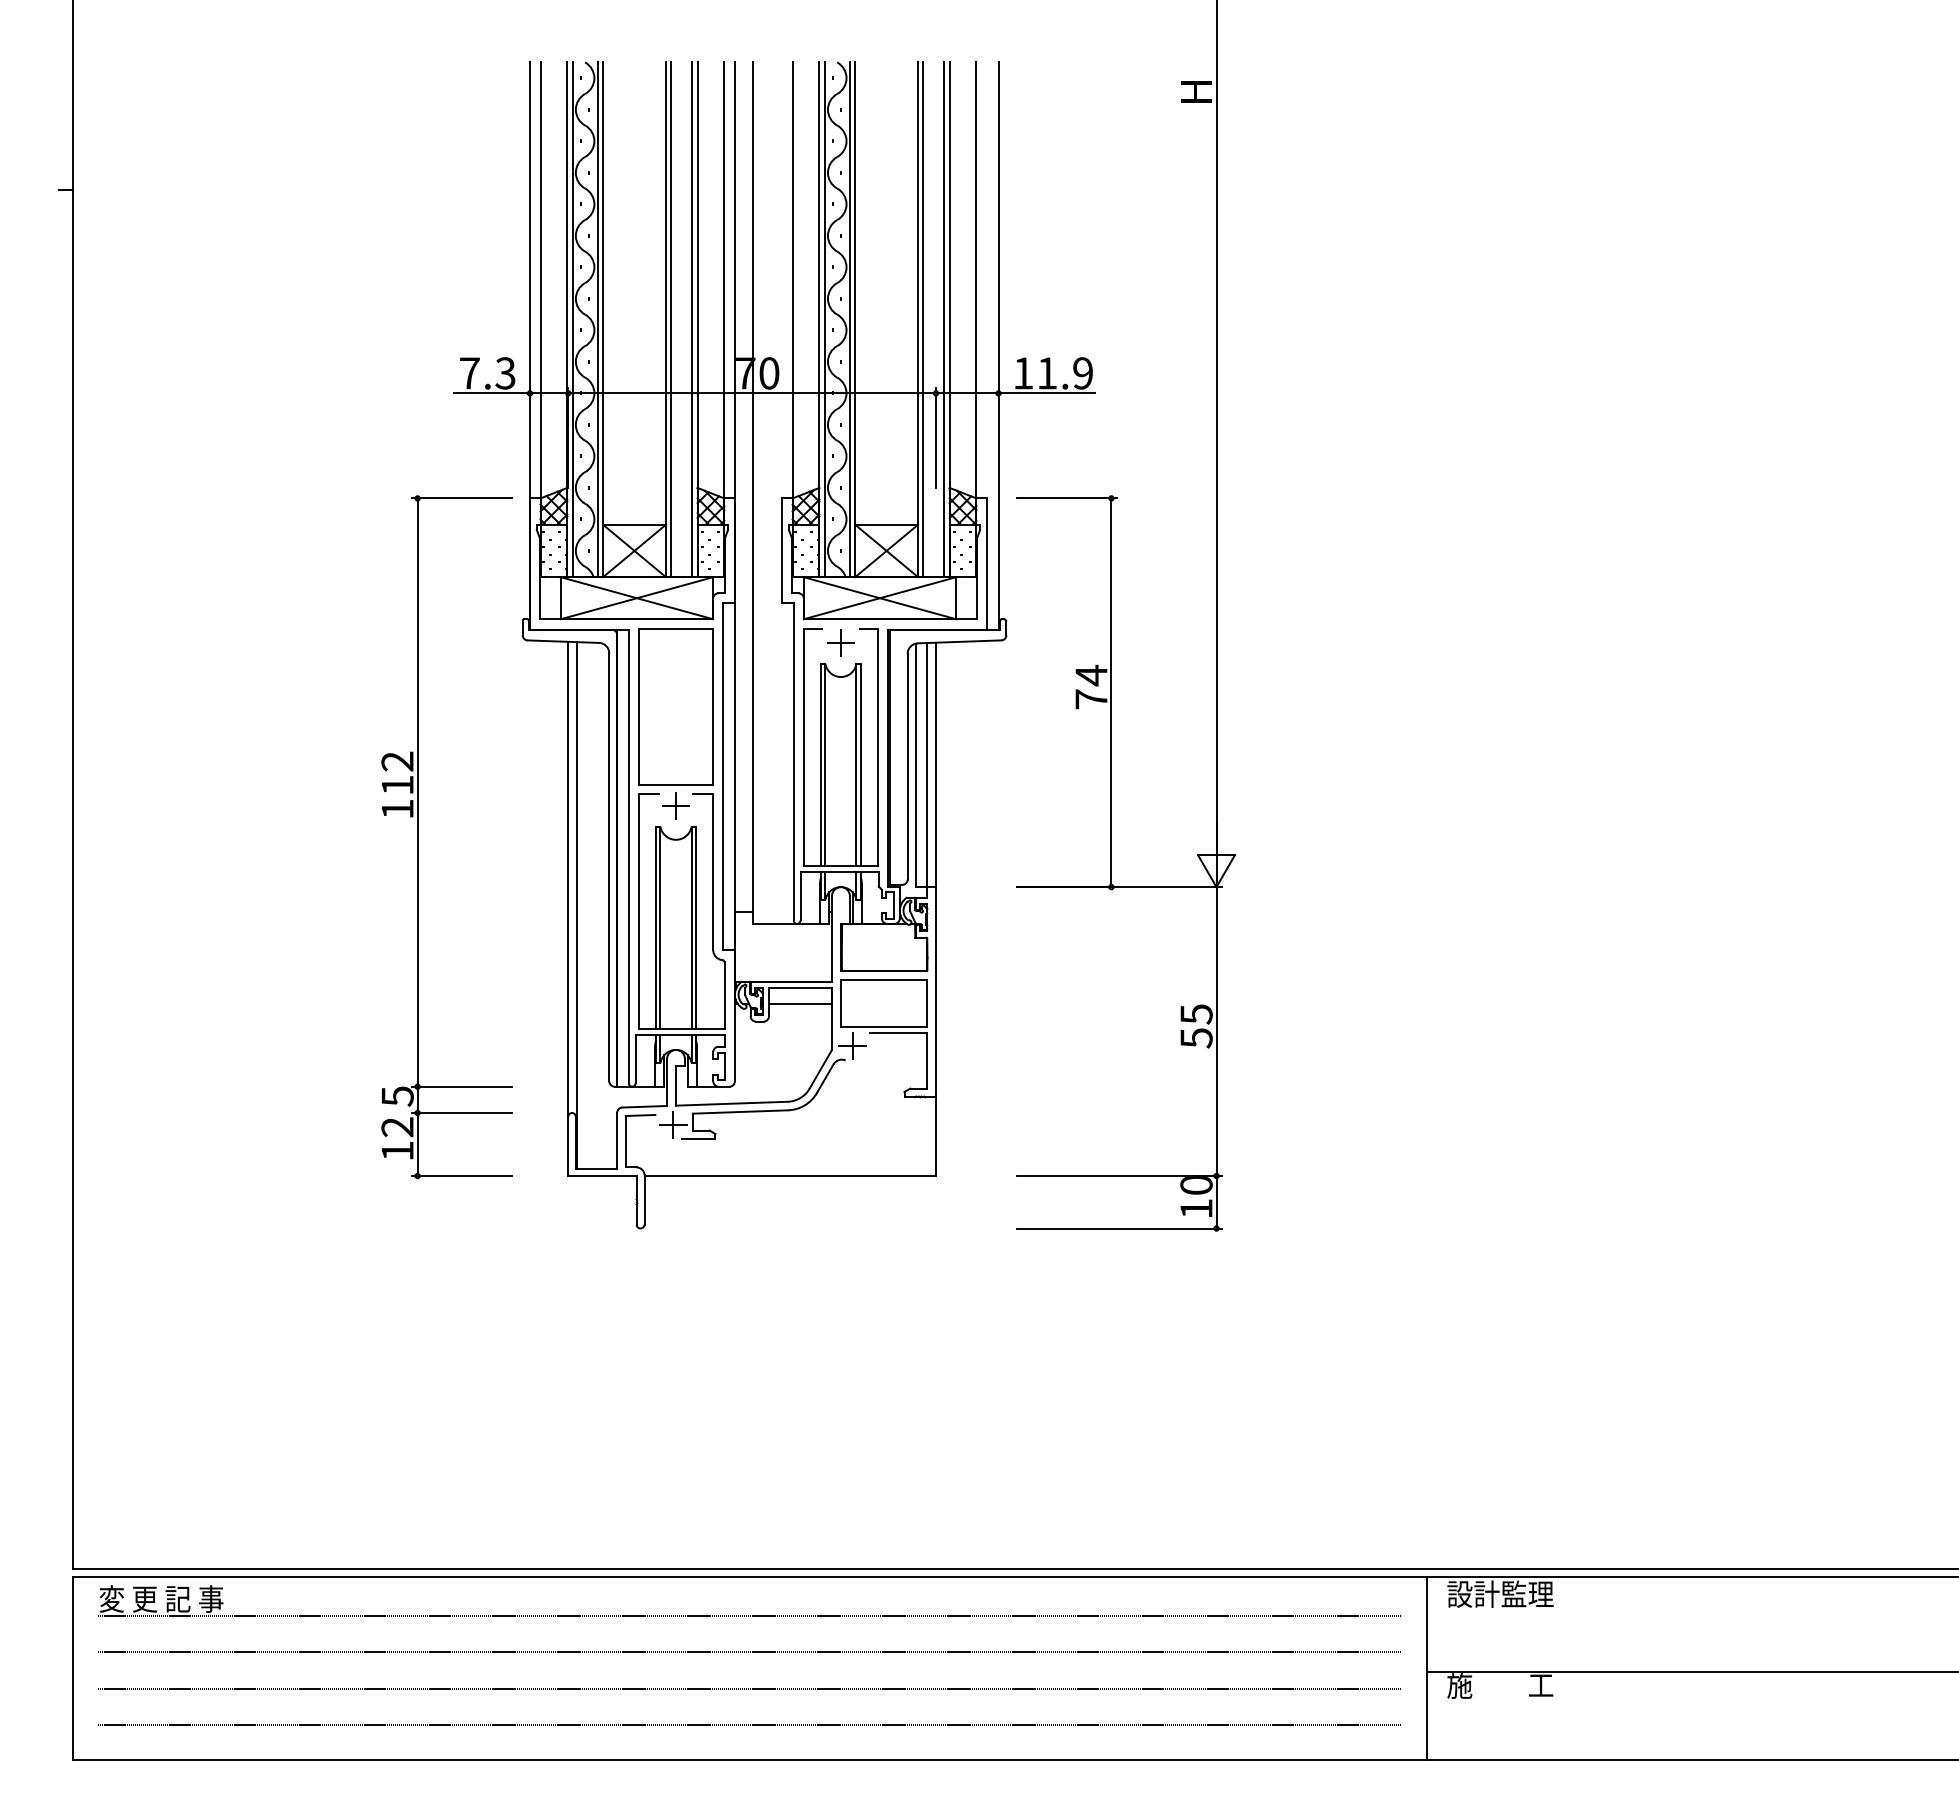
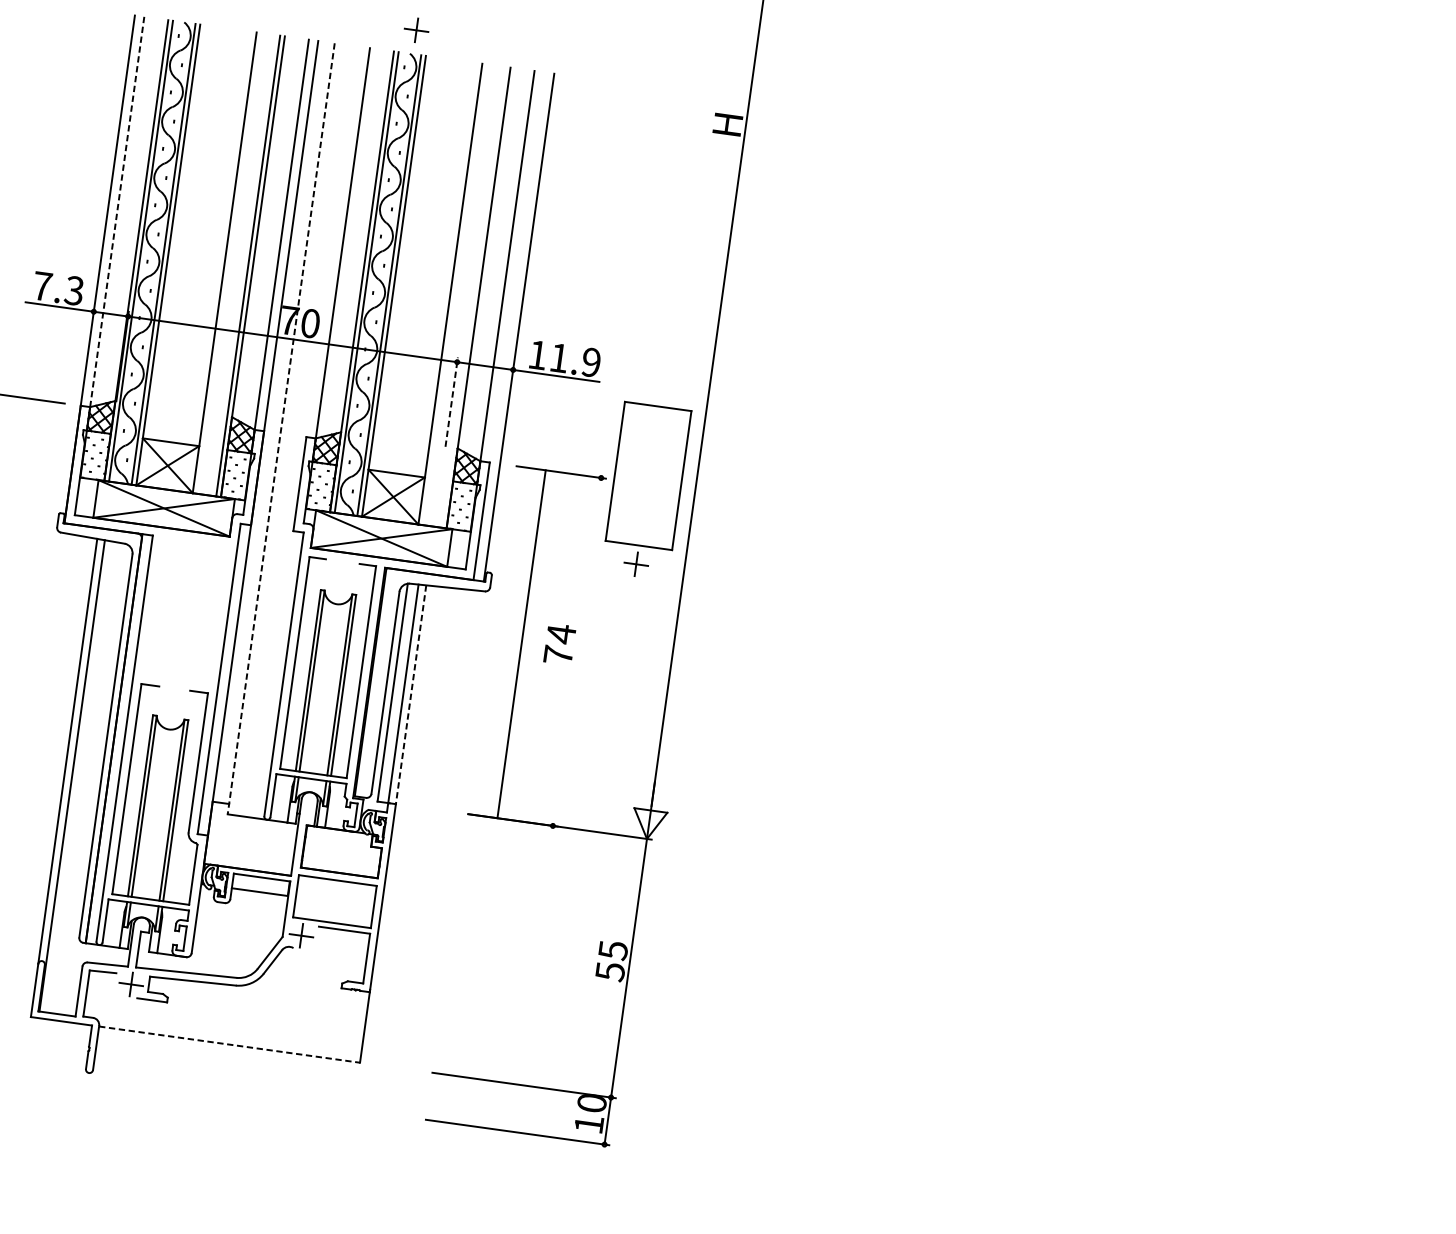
line: (540, 282) -> (116, 213), solid -> dashed
line: (671, 319) -> (229, 263), removed
line: (923, 319) -> (455, 294), removed
line: (944, 319) -> (474, 297), removed
line: (936, 438) -> (452, 402), solid -> dashed
line: (753, 493) -> (281, 429), solid -> dashed
part: (840, 642) -> (416, 29), moved
line: (1111, 692) -> (521, 644), moved
part: (675, 723) -> (646, 490), moved
line: (936, 765) -> (411, 695), solid -> dashed
line: (790, 1176) -> (229, 1045), solid -> dashed

